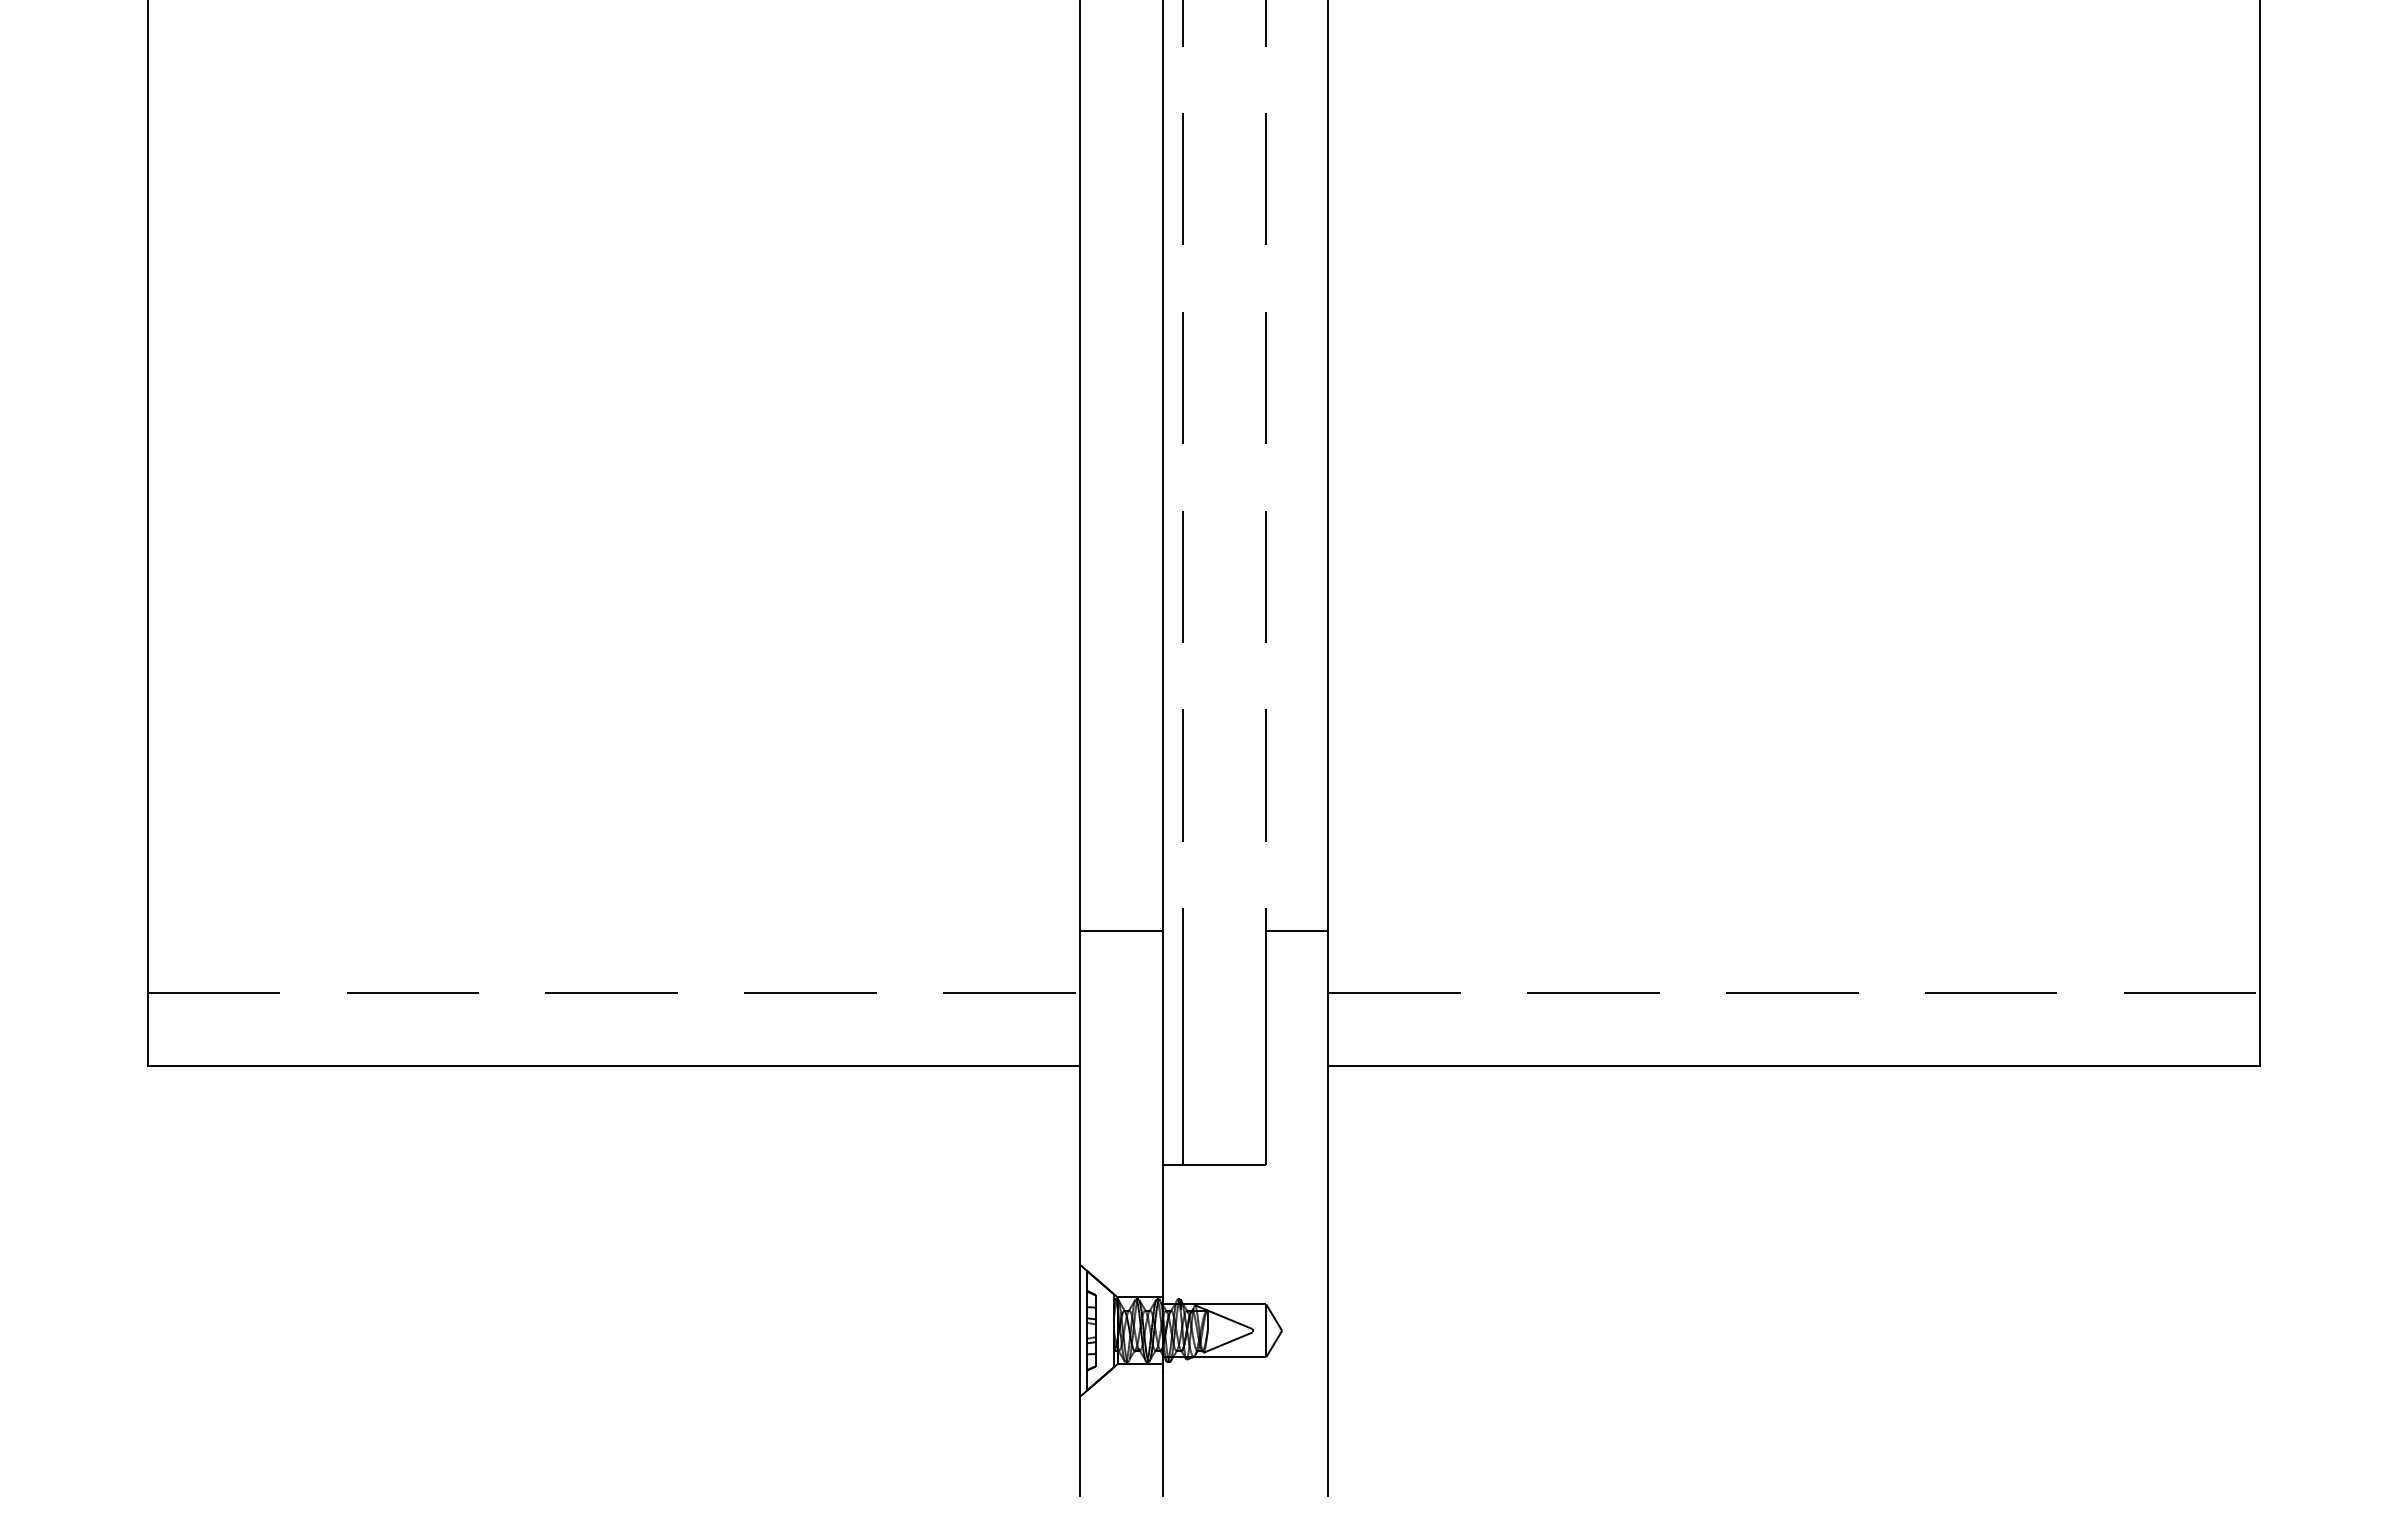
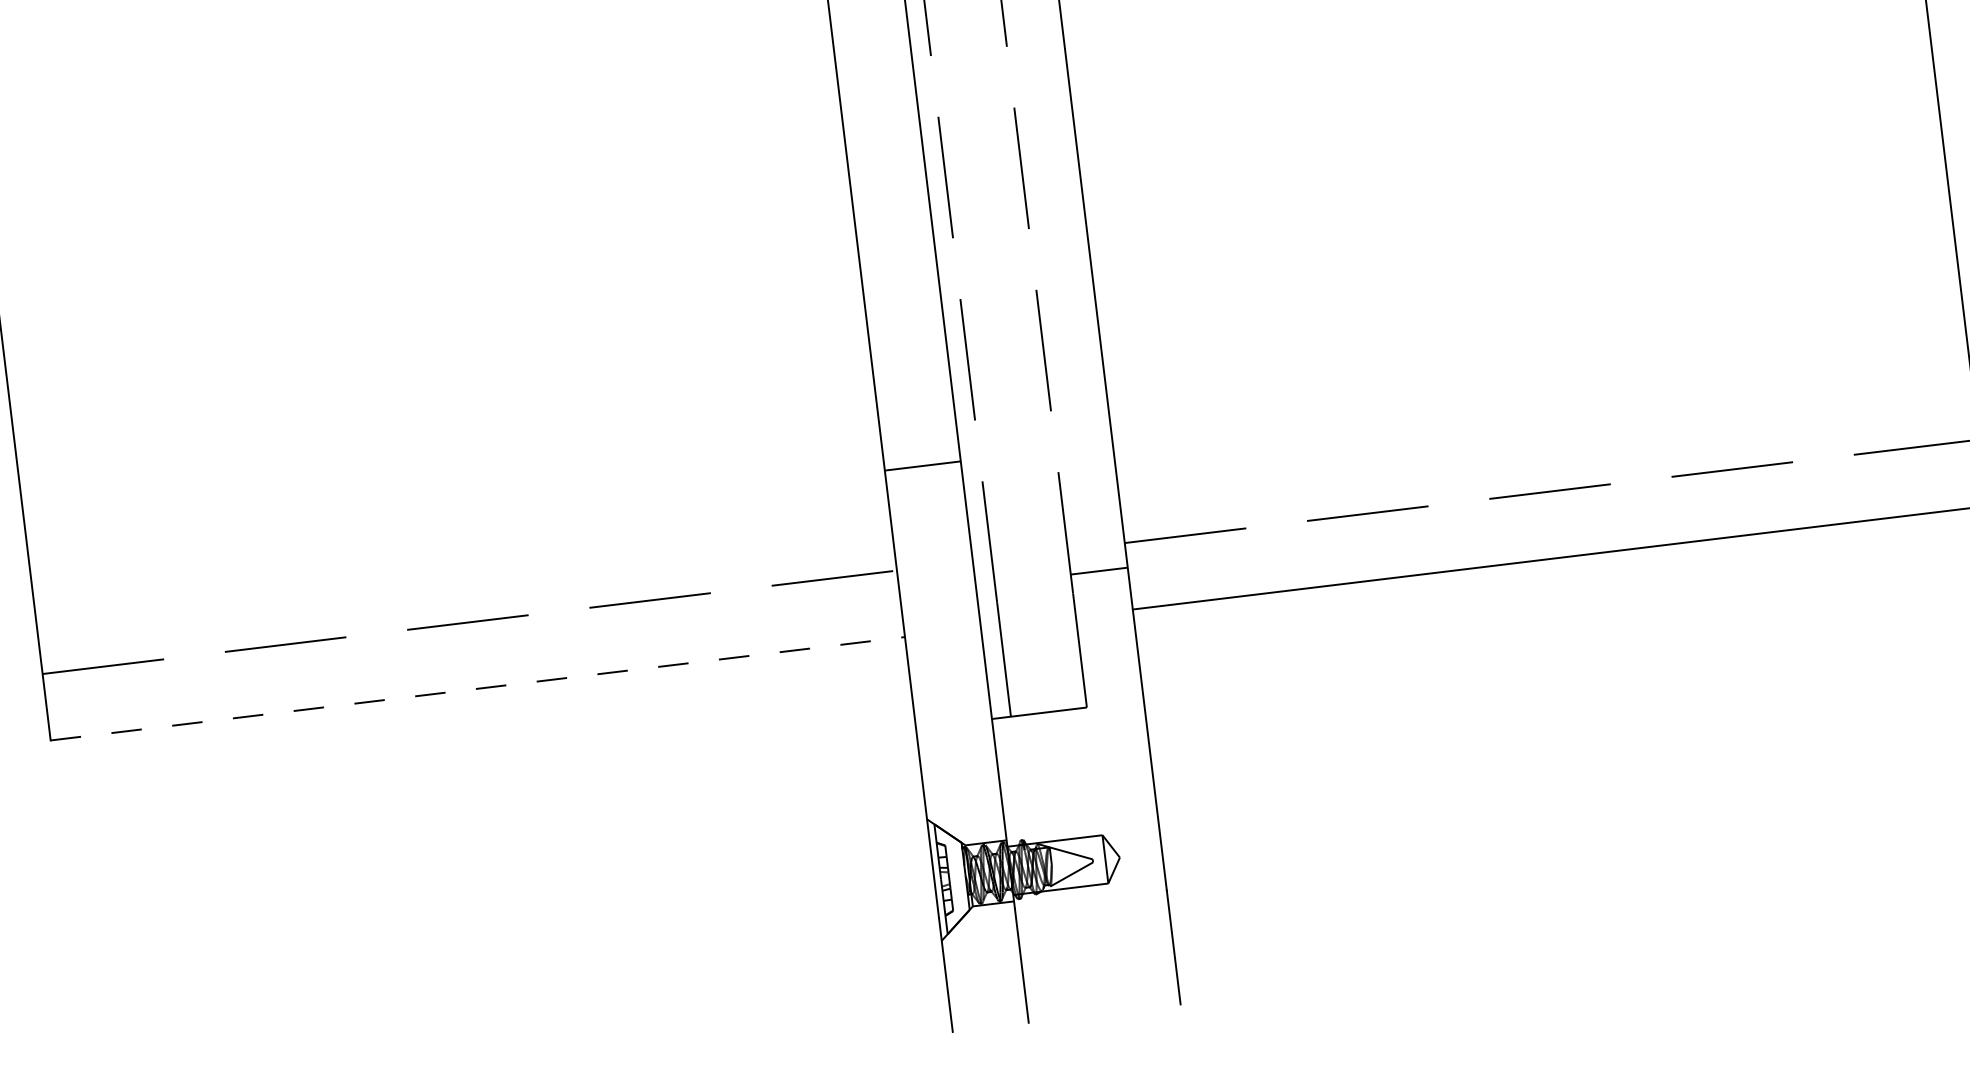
line: (1120, 931) -> (922, 466), moved
line: (1297, 931) -> (1099, 571), moved
line: (614, 1065) -> (478, 688), solid -> dashed

